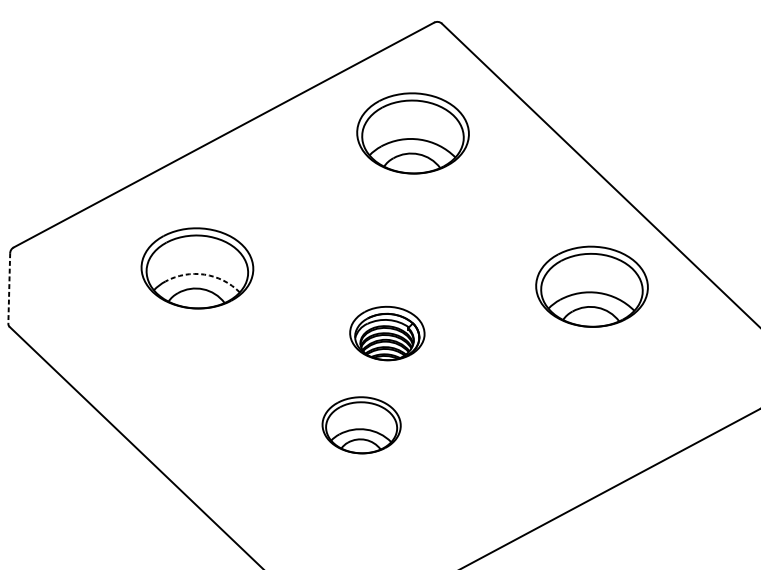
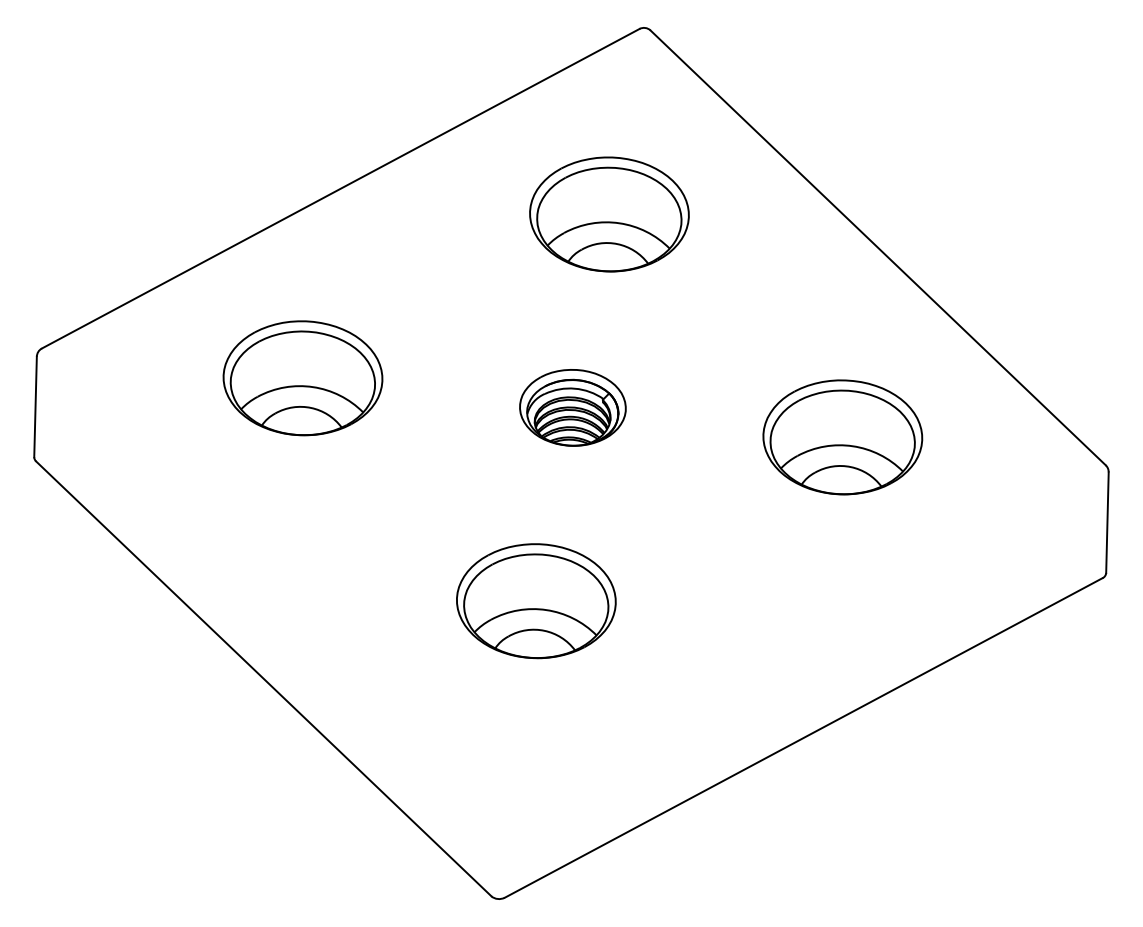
part: (413, 133) -> (609, 214), moved
arc: (204, 274) -> (313, 387), dashed -> solid
part: (591, 286) -> (842, 437), moved
line: (9, 288) -> (35, 407), dashed -> solid
part: (387, 333) -> (572, 407), moved
part: (361, 425) -> (536, 601), size x1.43

